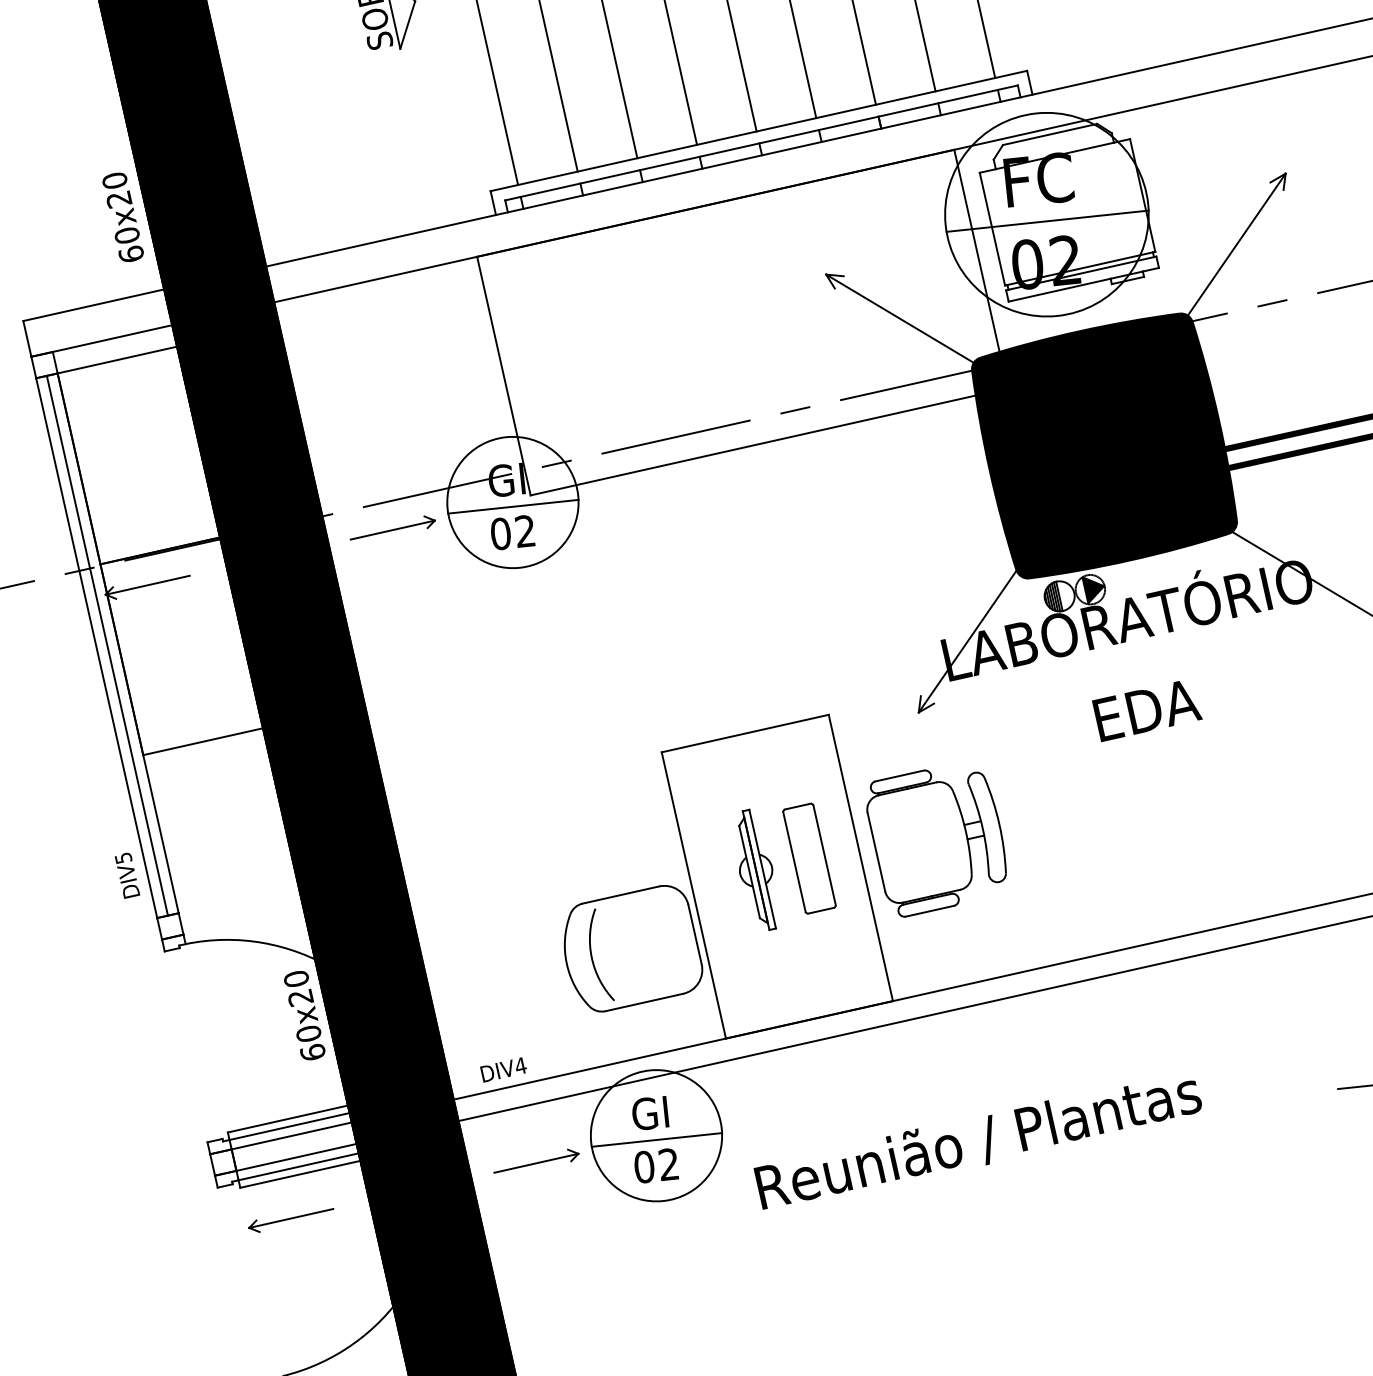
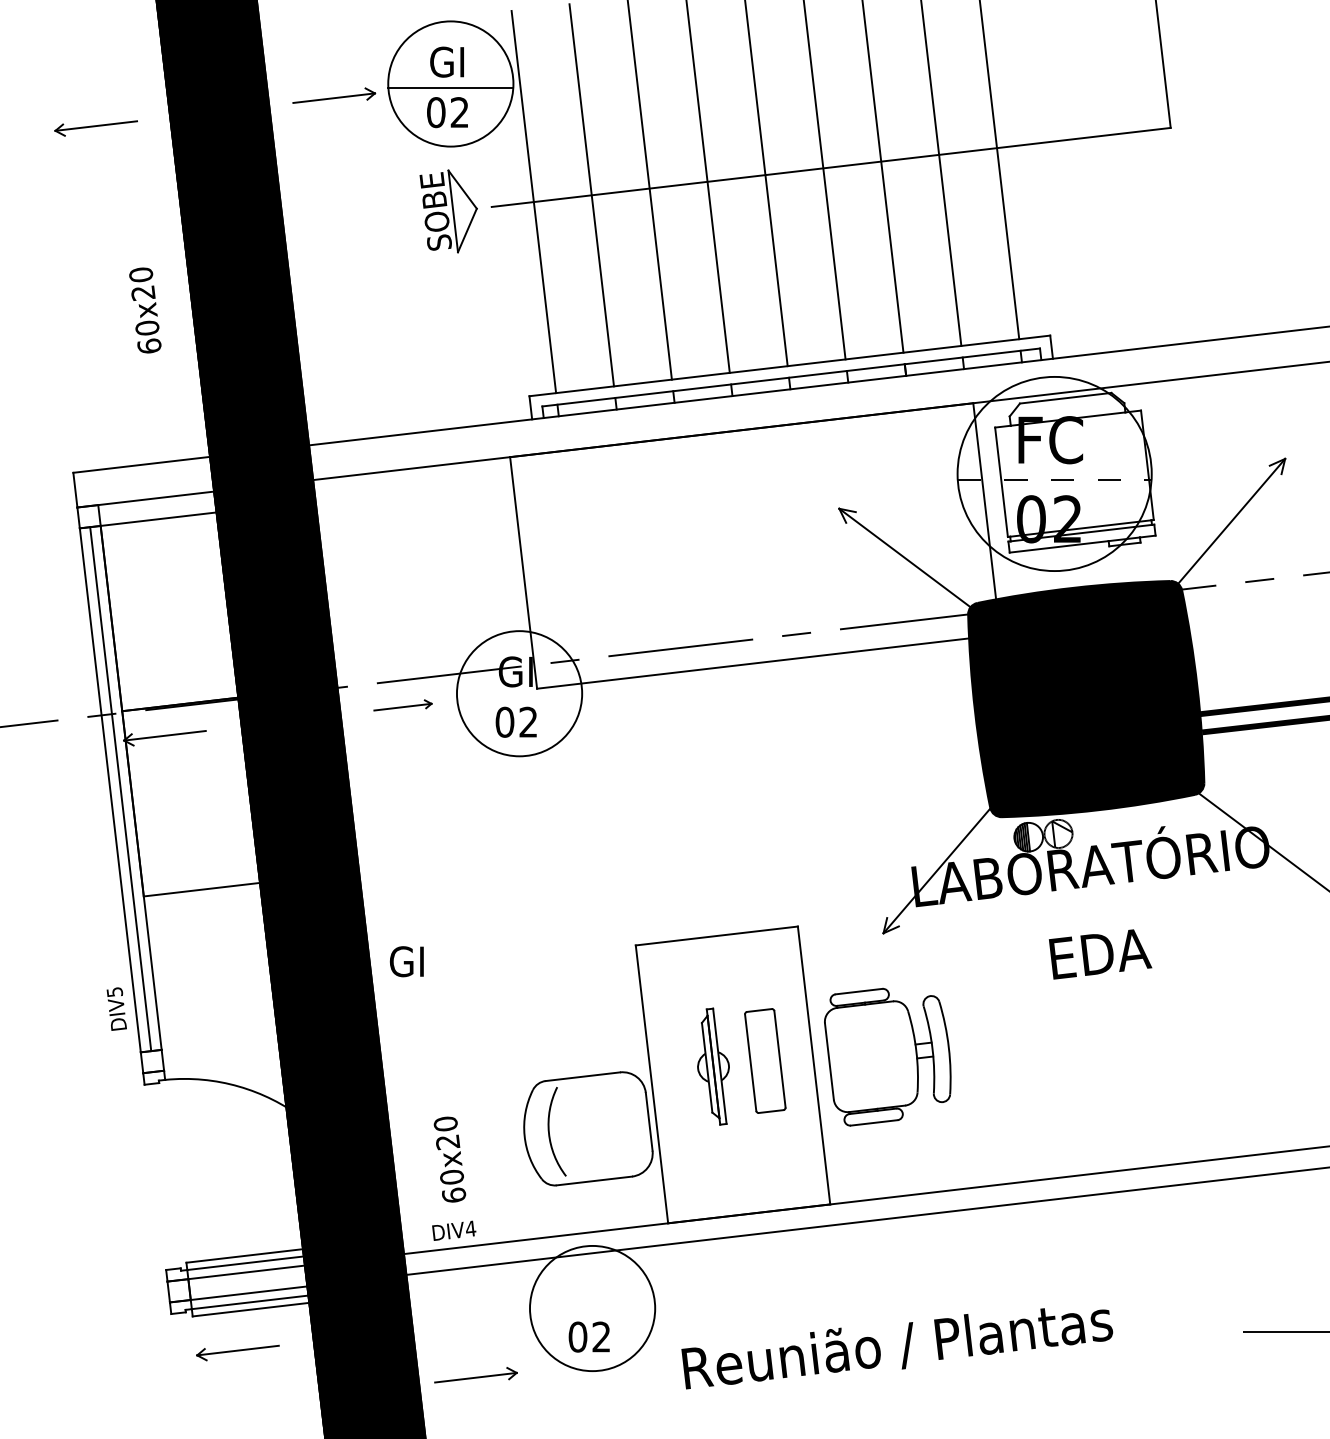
text: (123, 217) -> (145, 310), moved
line: (1047, 221) -> (1054, 480), solid -> dashed
line: (513, 506) -> (519, 697), removed
part: (392, 527) -> (402, 705), size x0.7
fill: (1094, 589) -> (1062, 834), removed
text: (304, 1015) -> (449, 1159), moved
text: (649, 1113) -> (406, 961), moved
line: (656, 1139) -> (592, 1312), removed
part: (535, 1161) -> (475, 1375), moved

